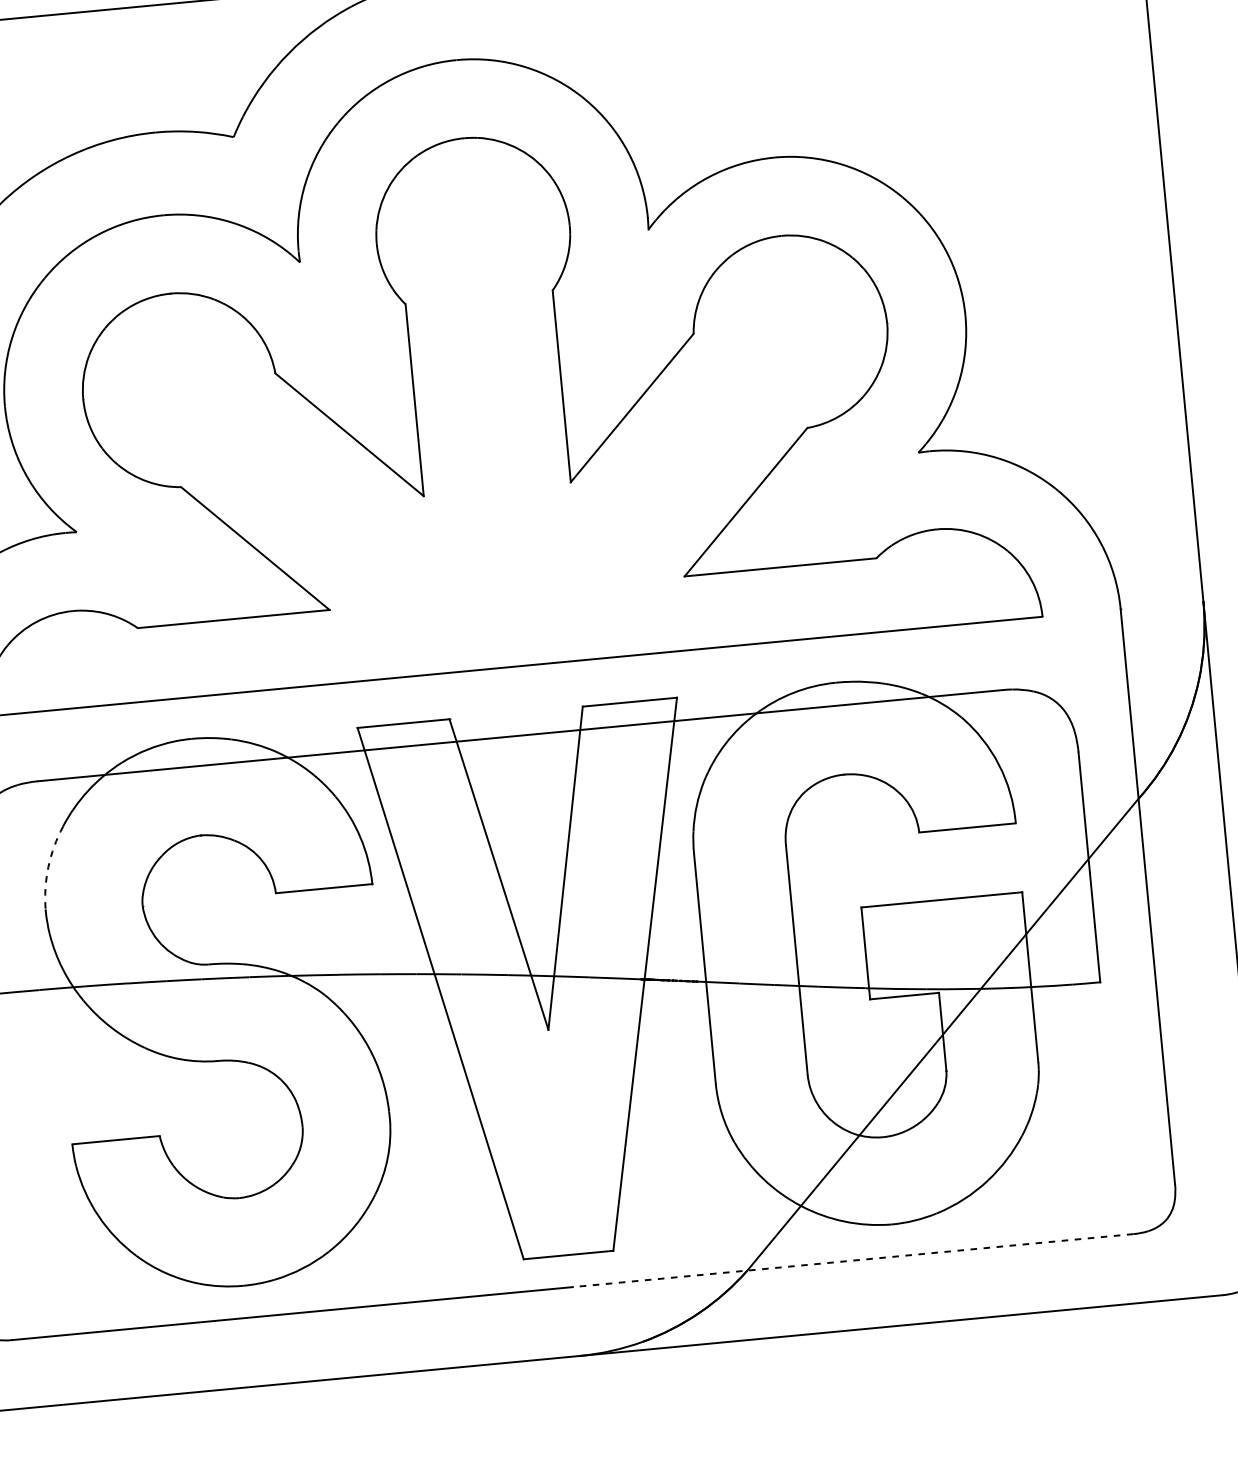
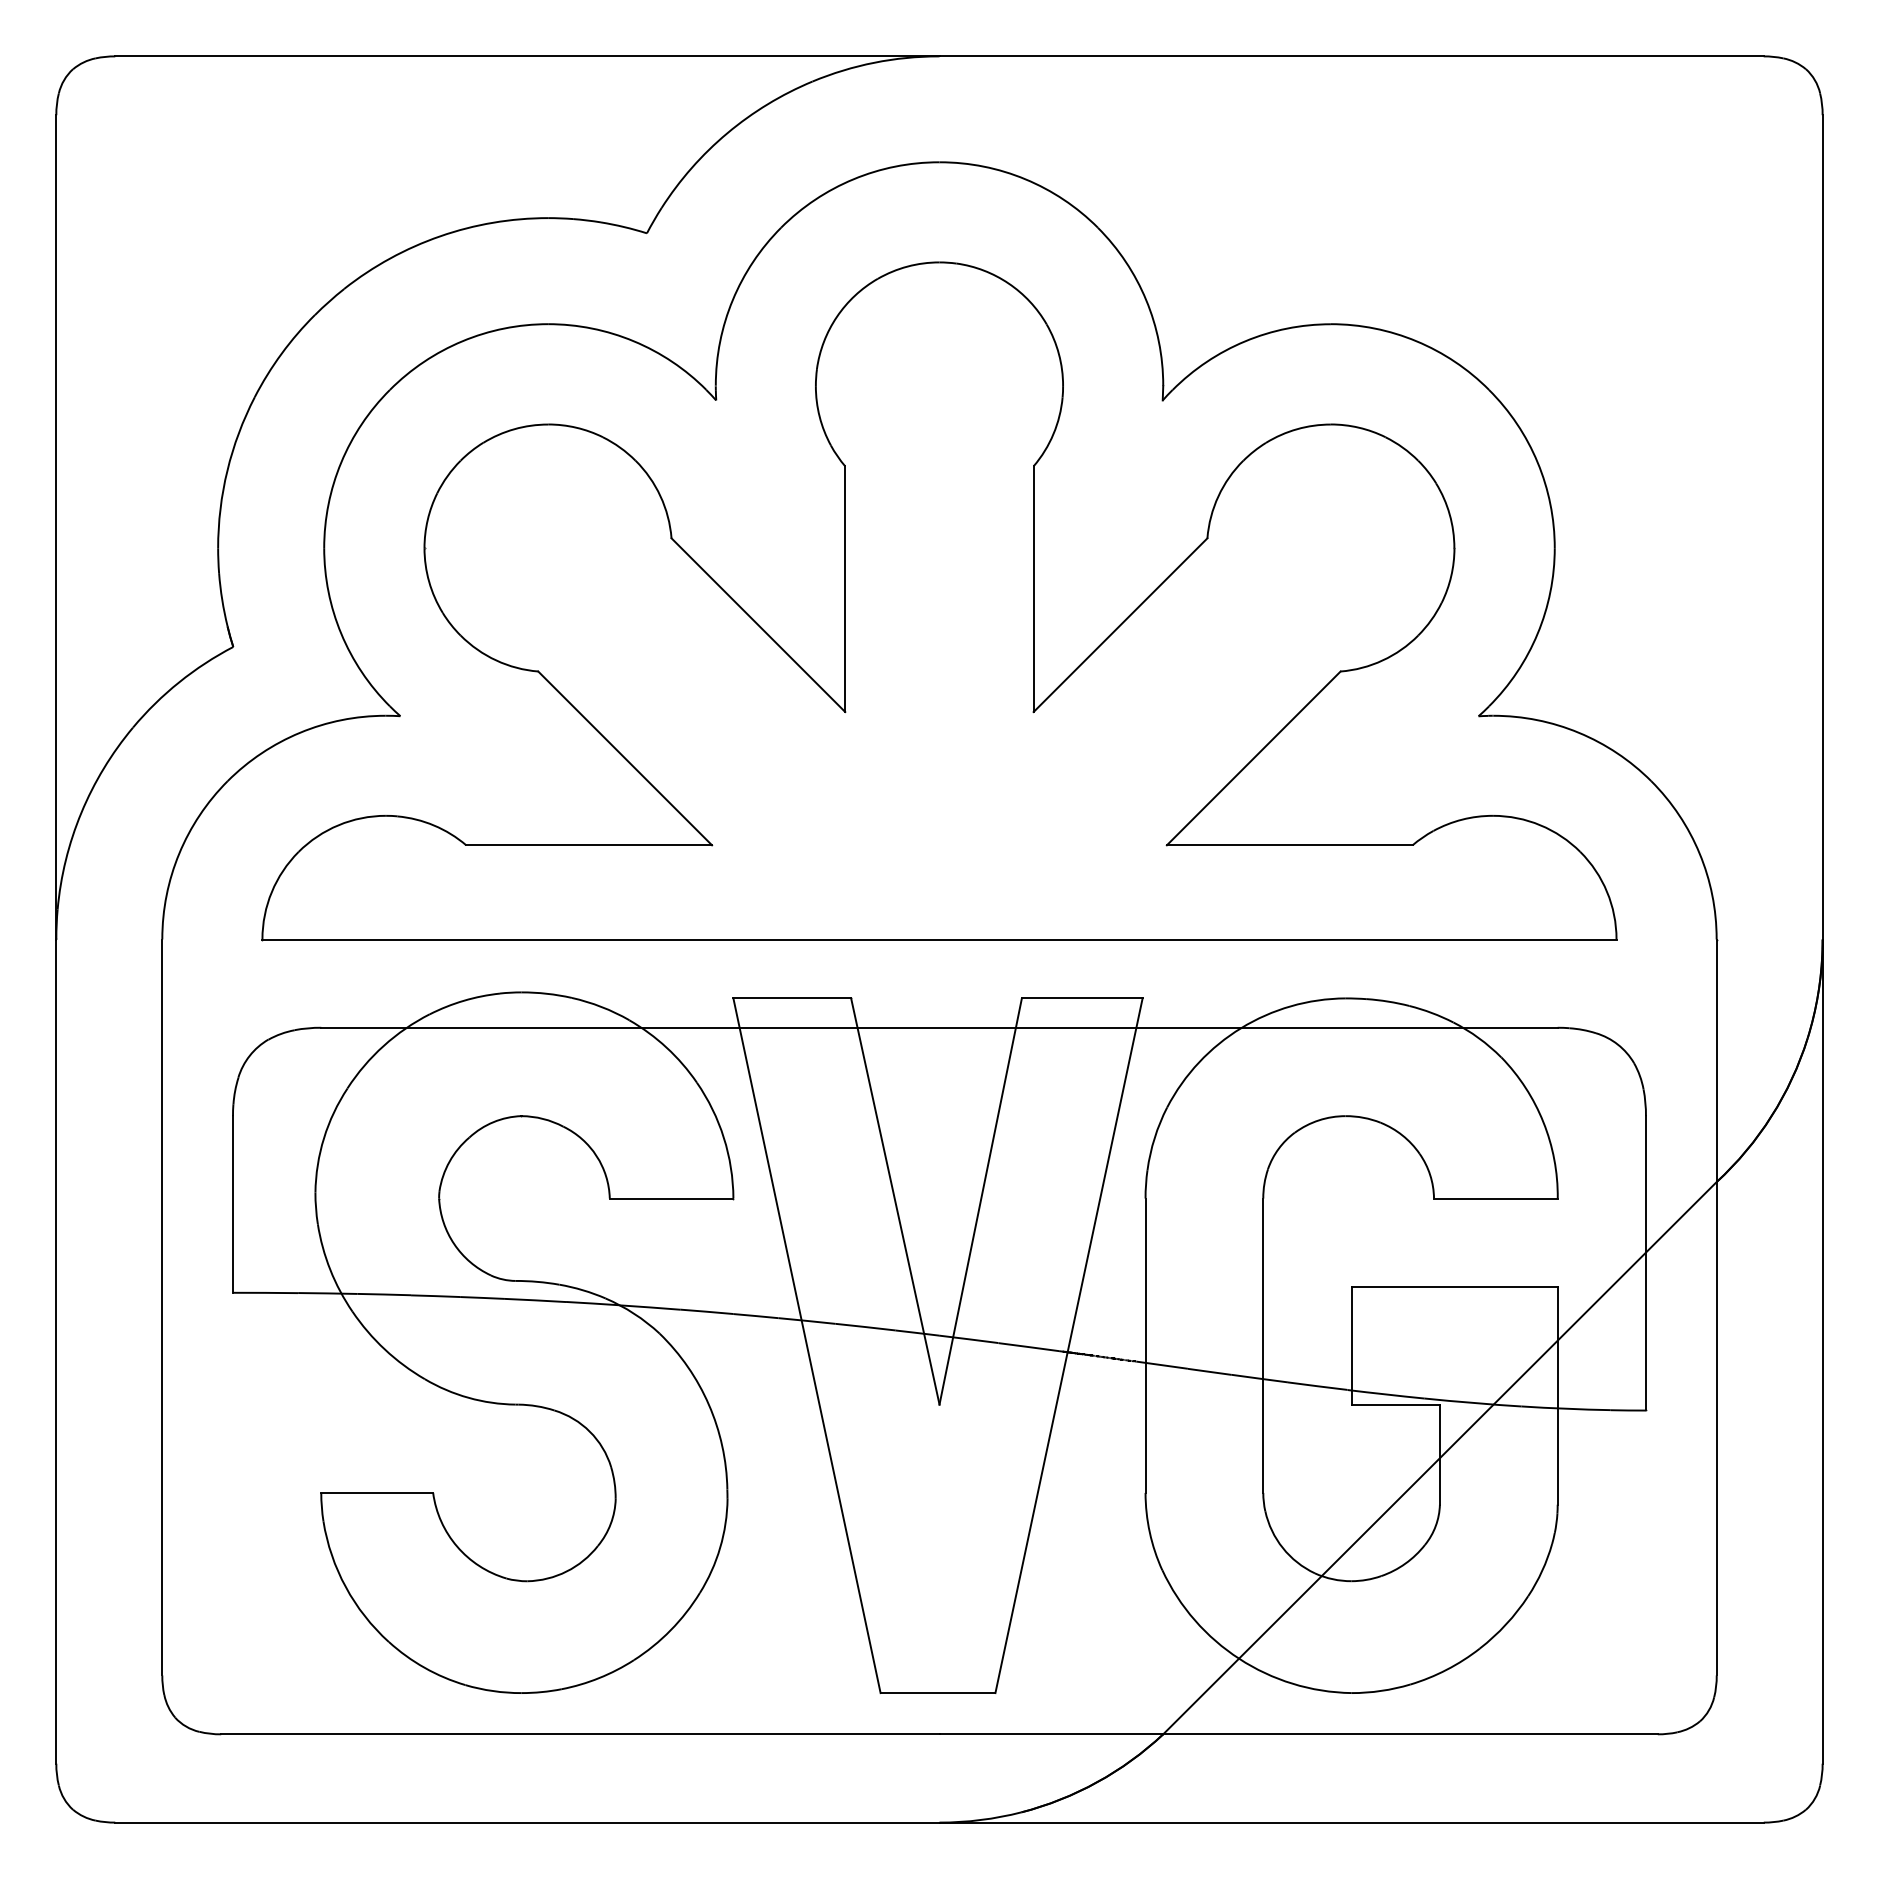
arc: (48, 867) -> (324, 1138), dashed -> solid
line: (852, 1260) -> (1298, 1734), dashed -> solid

